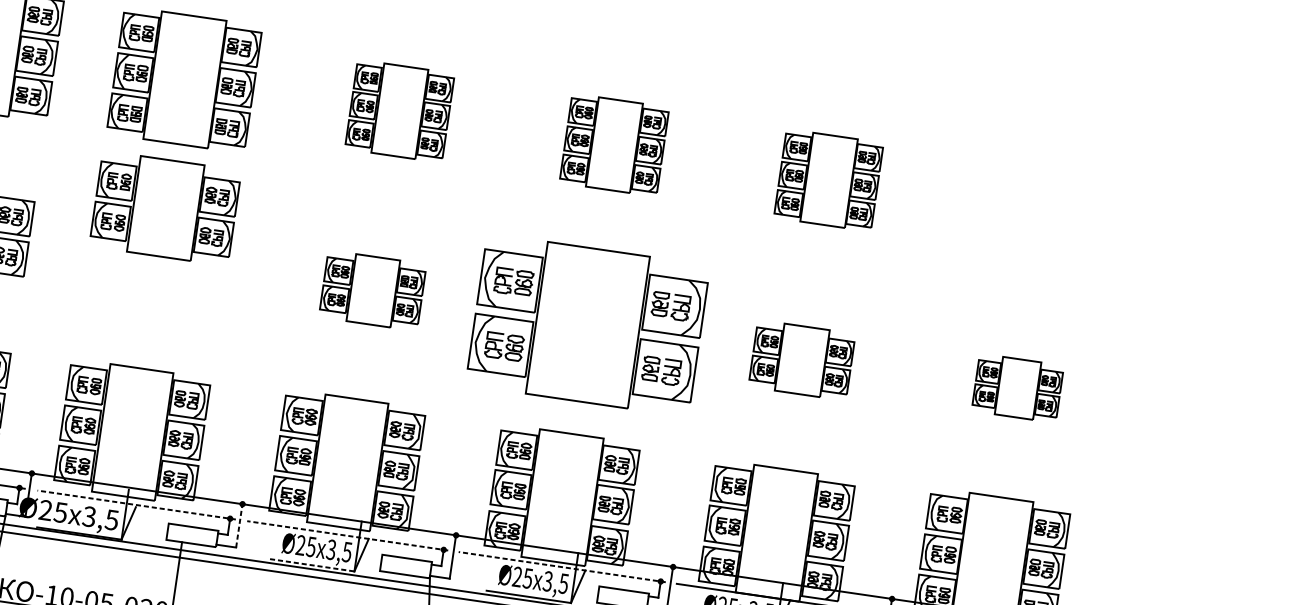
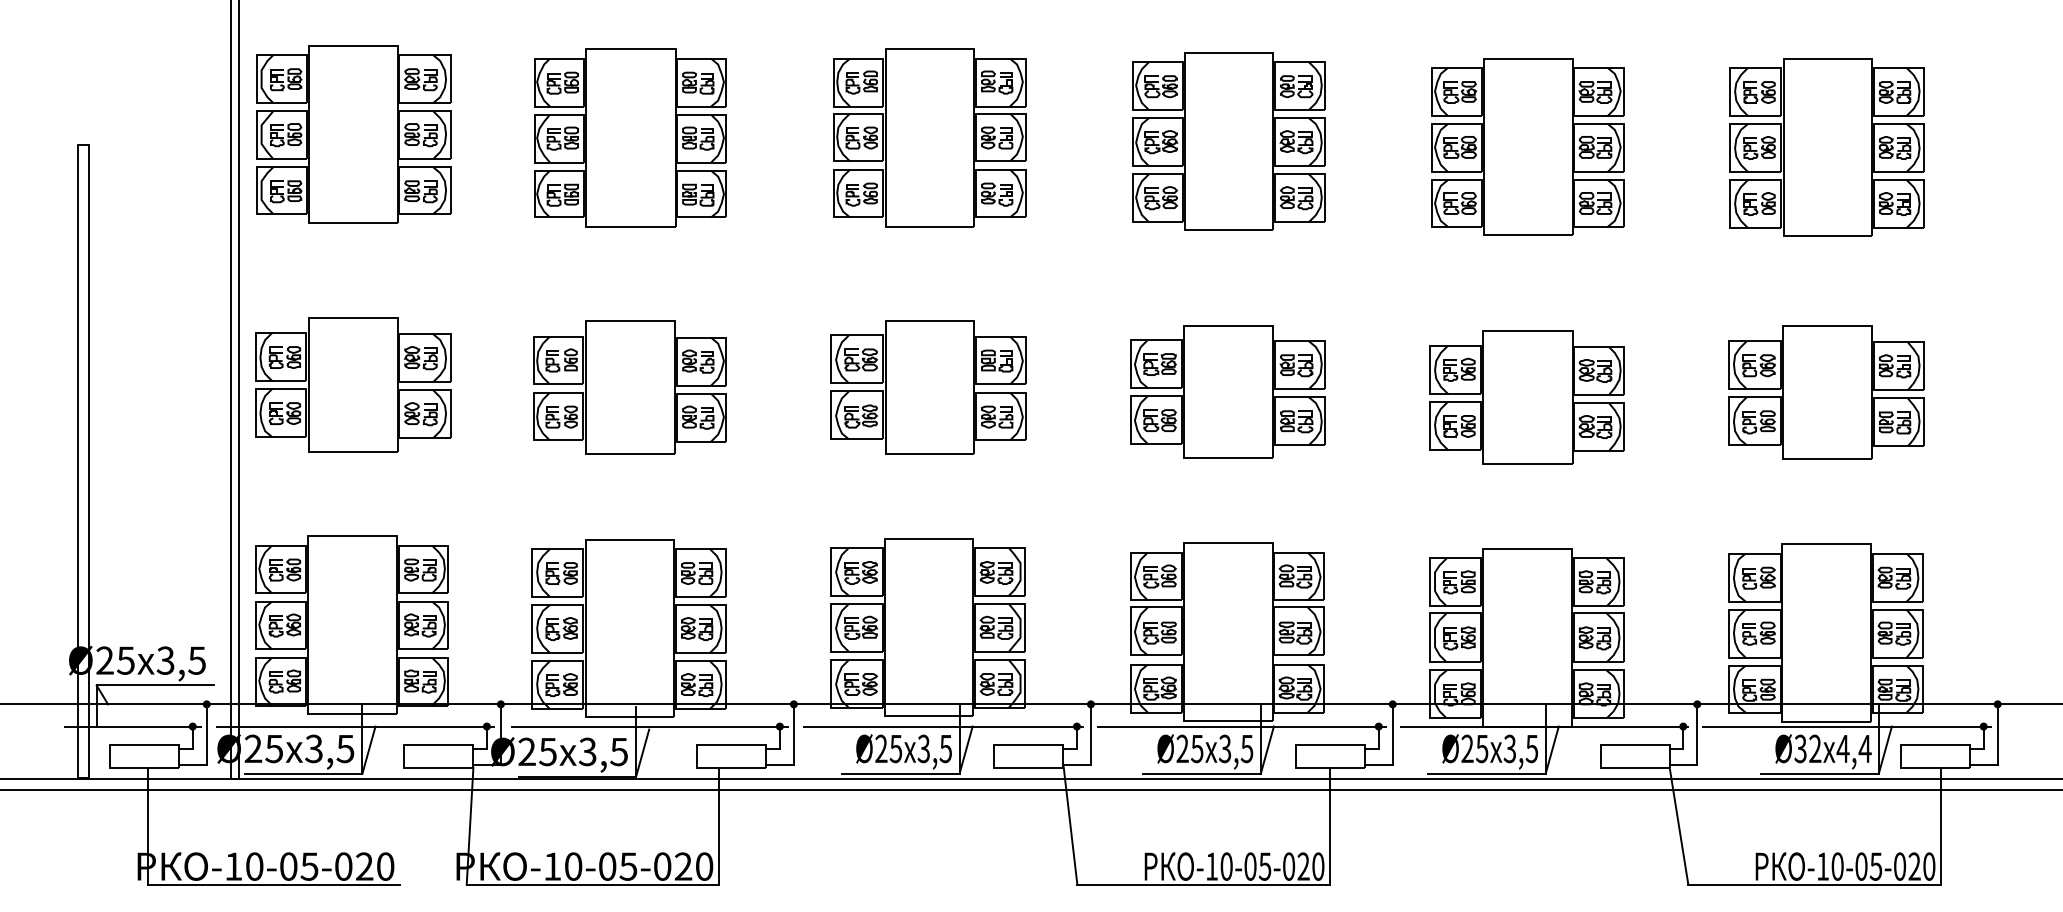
part: (399, 110) -> (929, 137), size x1.43
part: (614, 145) -> (1228, 141), size x1.43
part: (828, 180) -> (1527, 146), size x1.43
part: (165, 208) -> (629, 387), moved
part: (1043, 212) -> (1826, 147), added
part: (372, 290) -> (928, 387), size x1.43
part: (587, 324) -> (1227, 391), size x0.62
part: (801, 360) -> (1526, 397), size x1.43
part: (1017, 388) -> (1826, 392), size x1.67
line: (136, 504) -> (649, 726), dashed -> solid
line: (239, 525) -> (793, 734), dashed -> solid
line: (347, 535) -> (943, 726), dashed -> solid
line: (311, 565) -> (900, 773), dashed -> solid
line: (562, 567) -> (1241, 726), dashed -> solid

